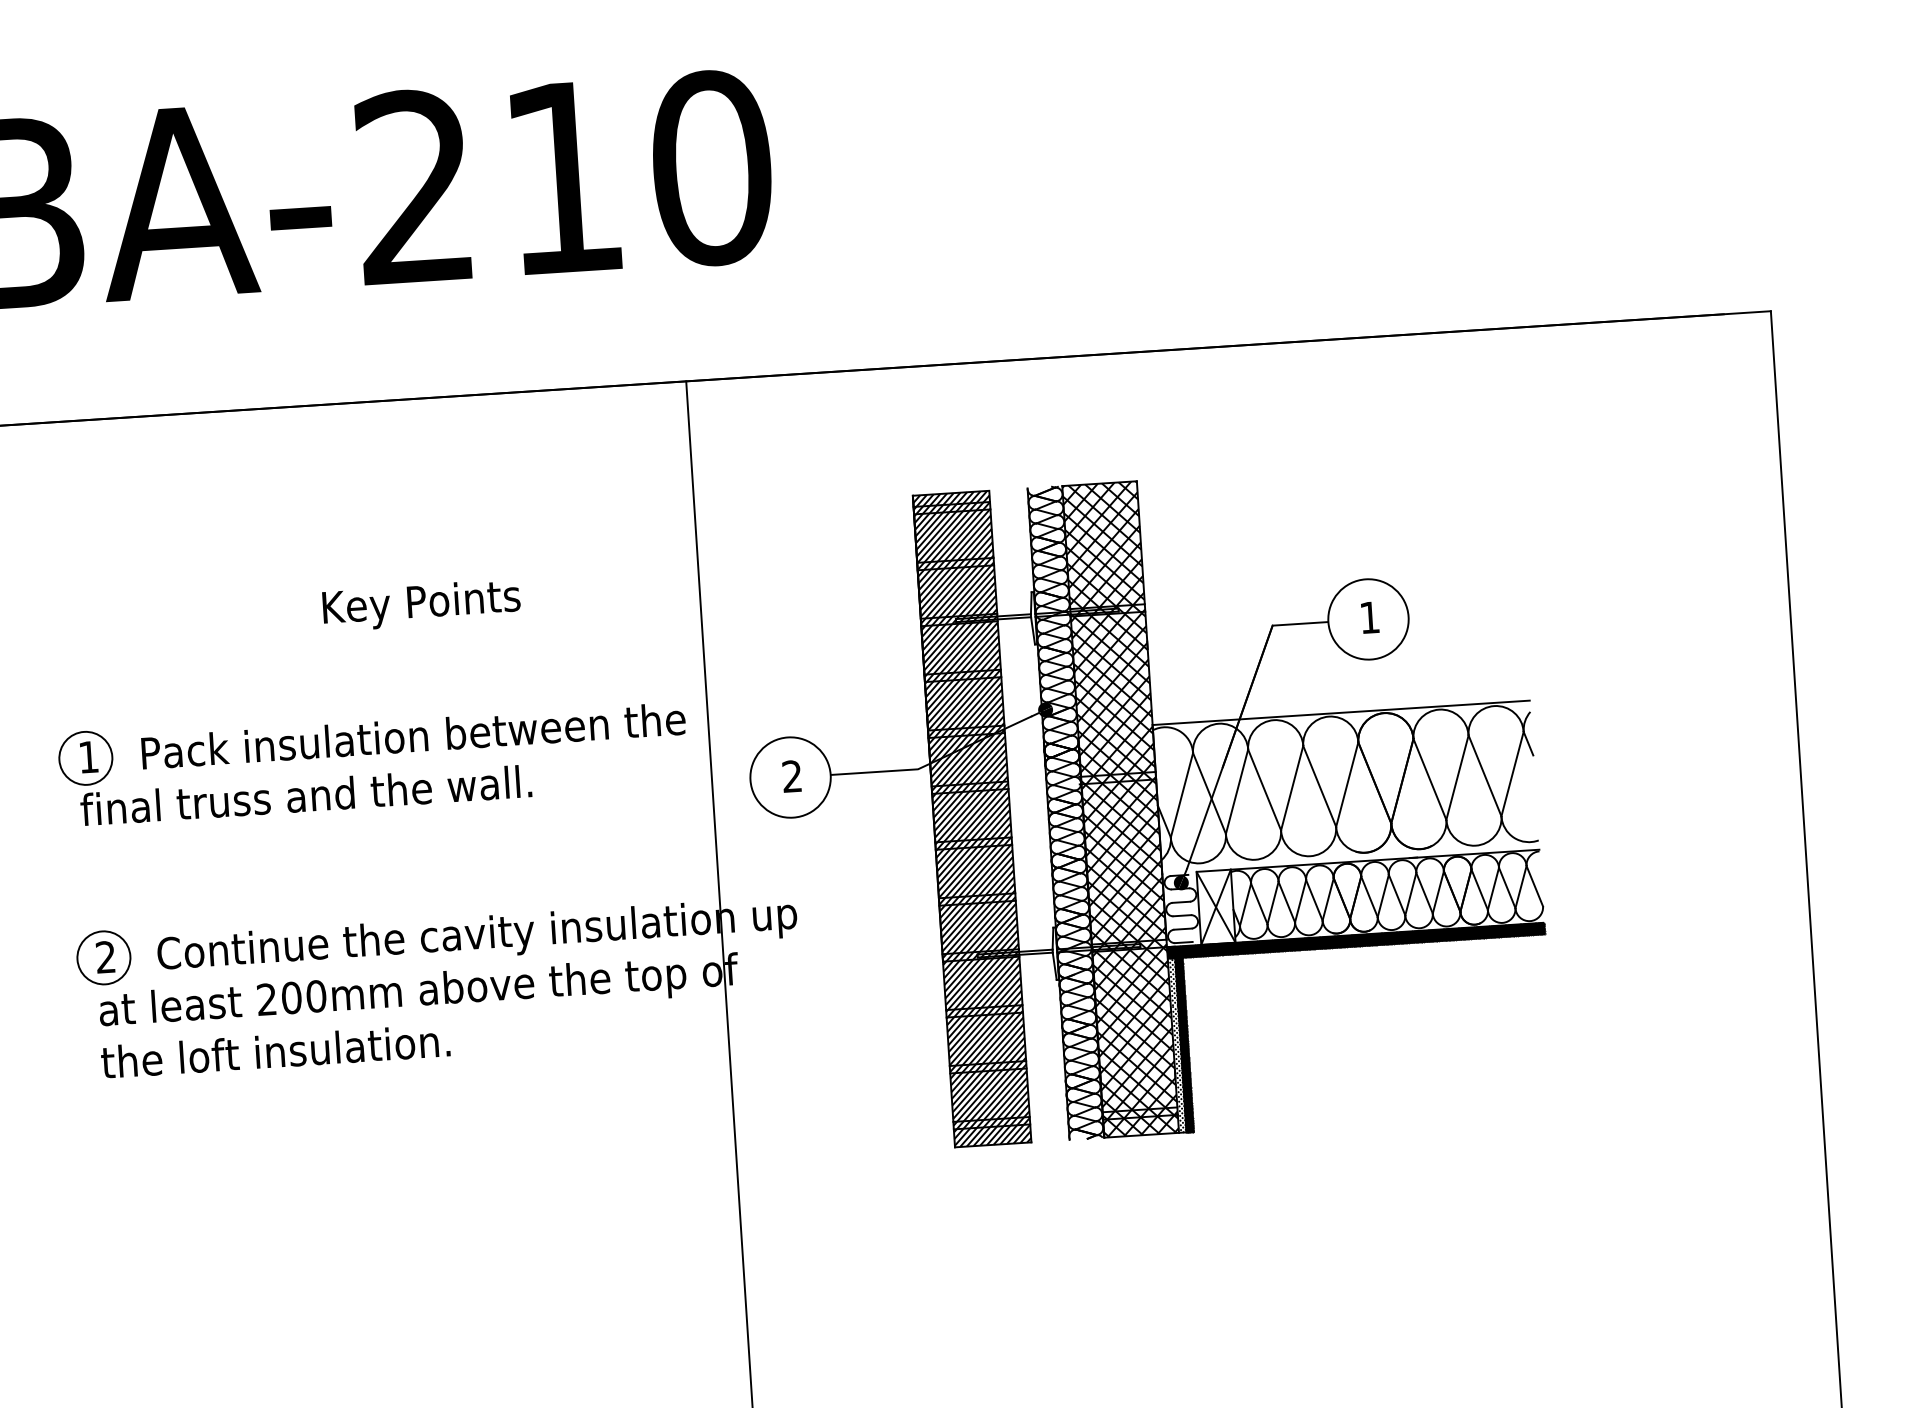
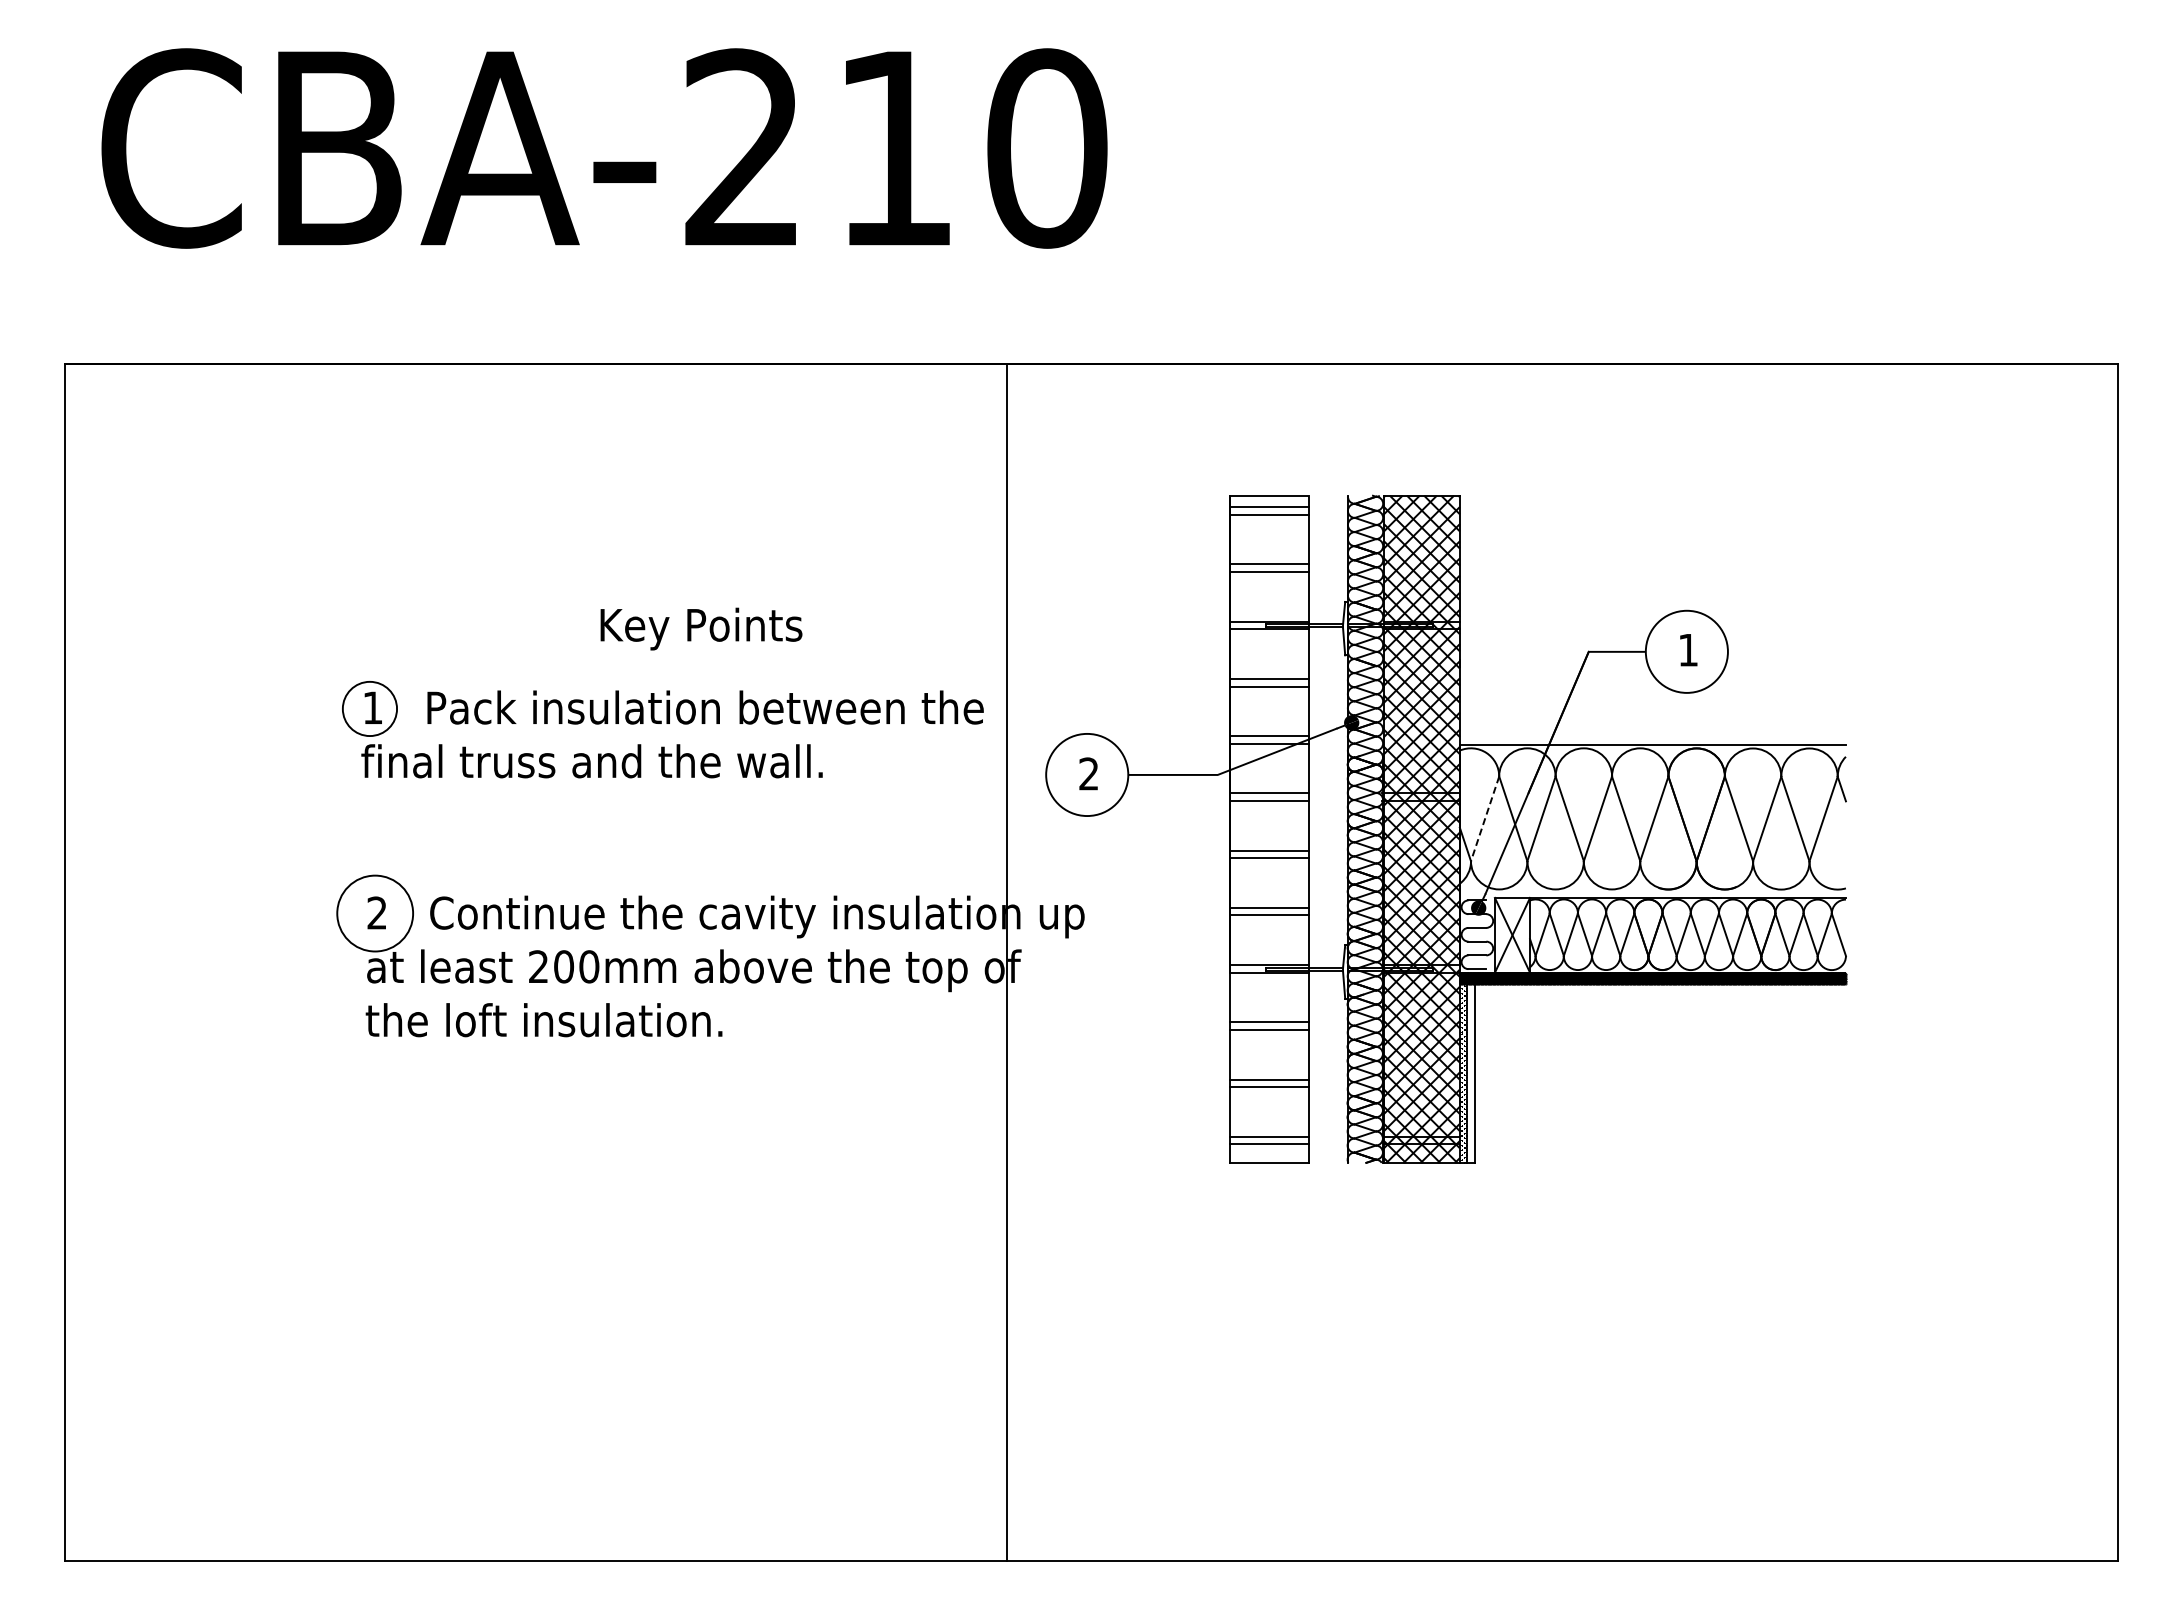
text: (421, 604) -> (701, 628), moved
line: (1182, 794) -> (1485, 818), solid -> dashed
hatch: (971, 818) -> (1269, 828), removed
circle: (104, 957) -> (375, 913), size x1.4
hatch: (1183, 1044) -> (1470, 1073), removed

